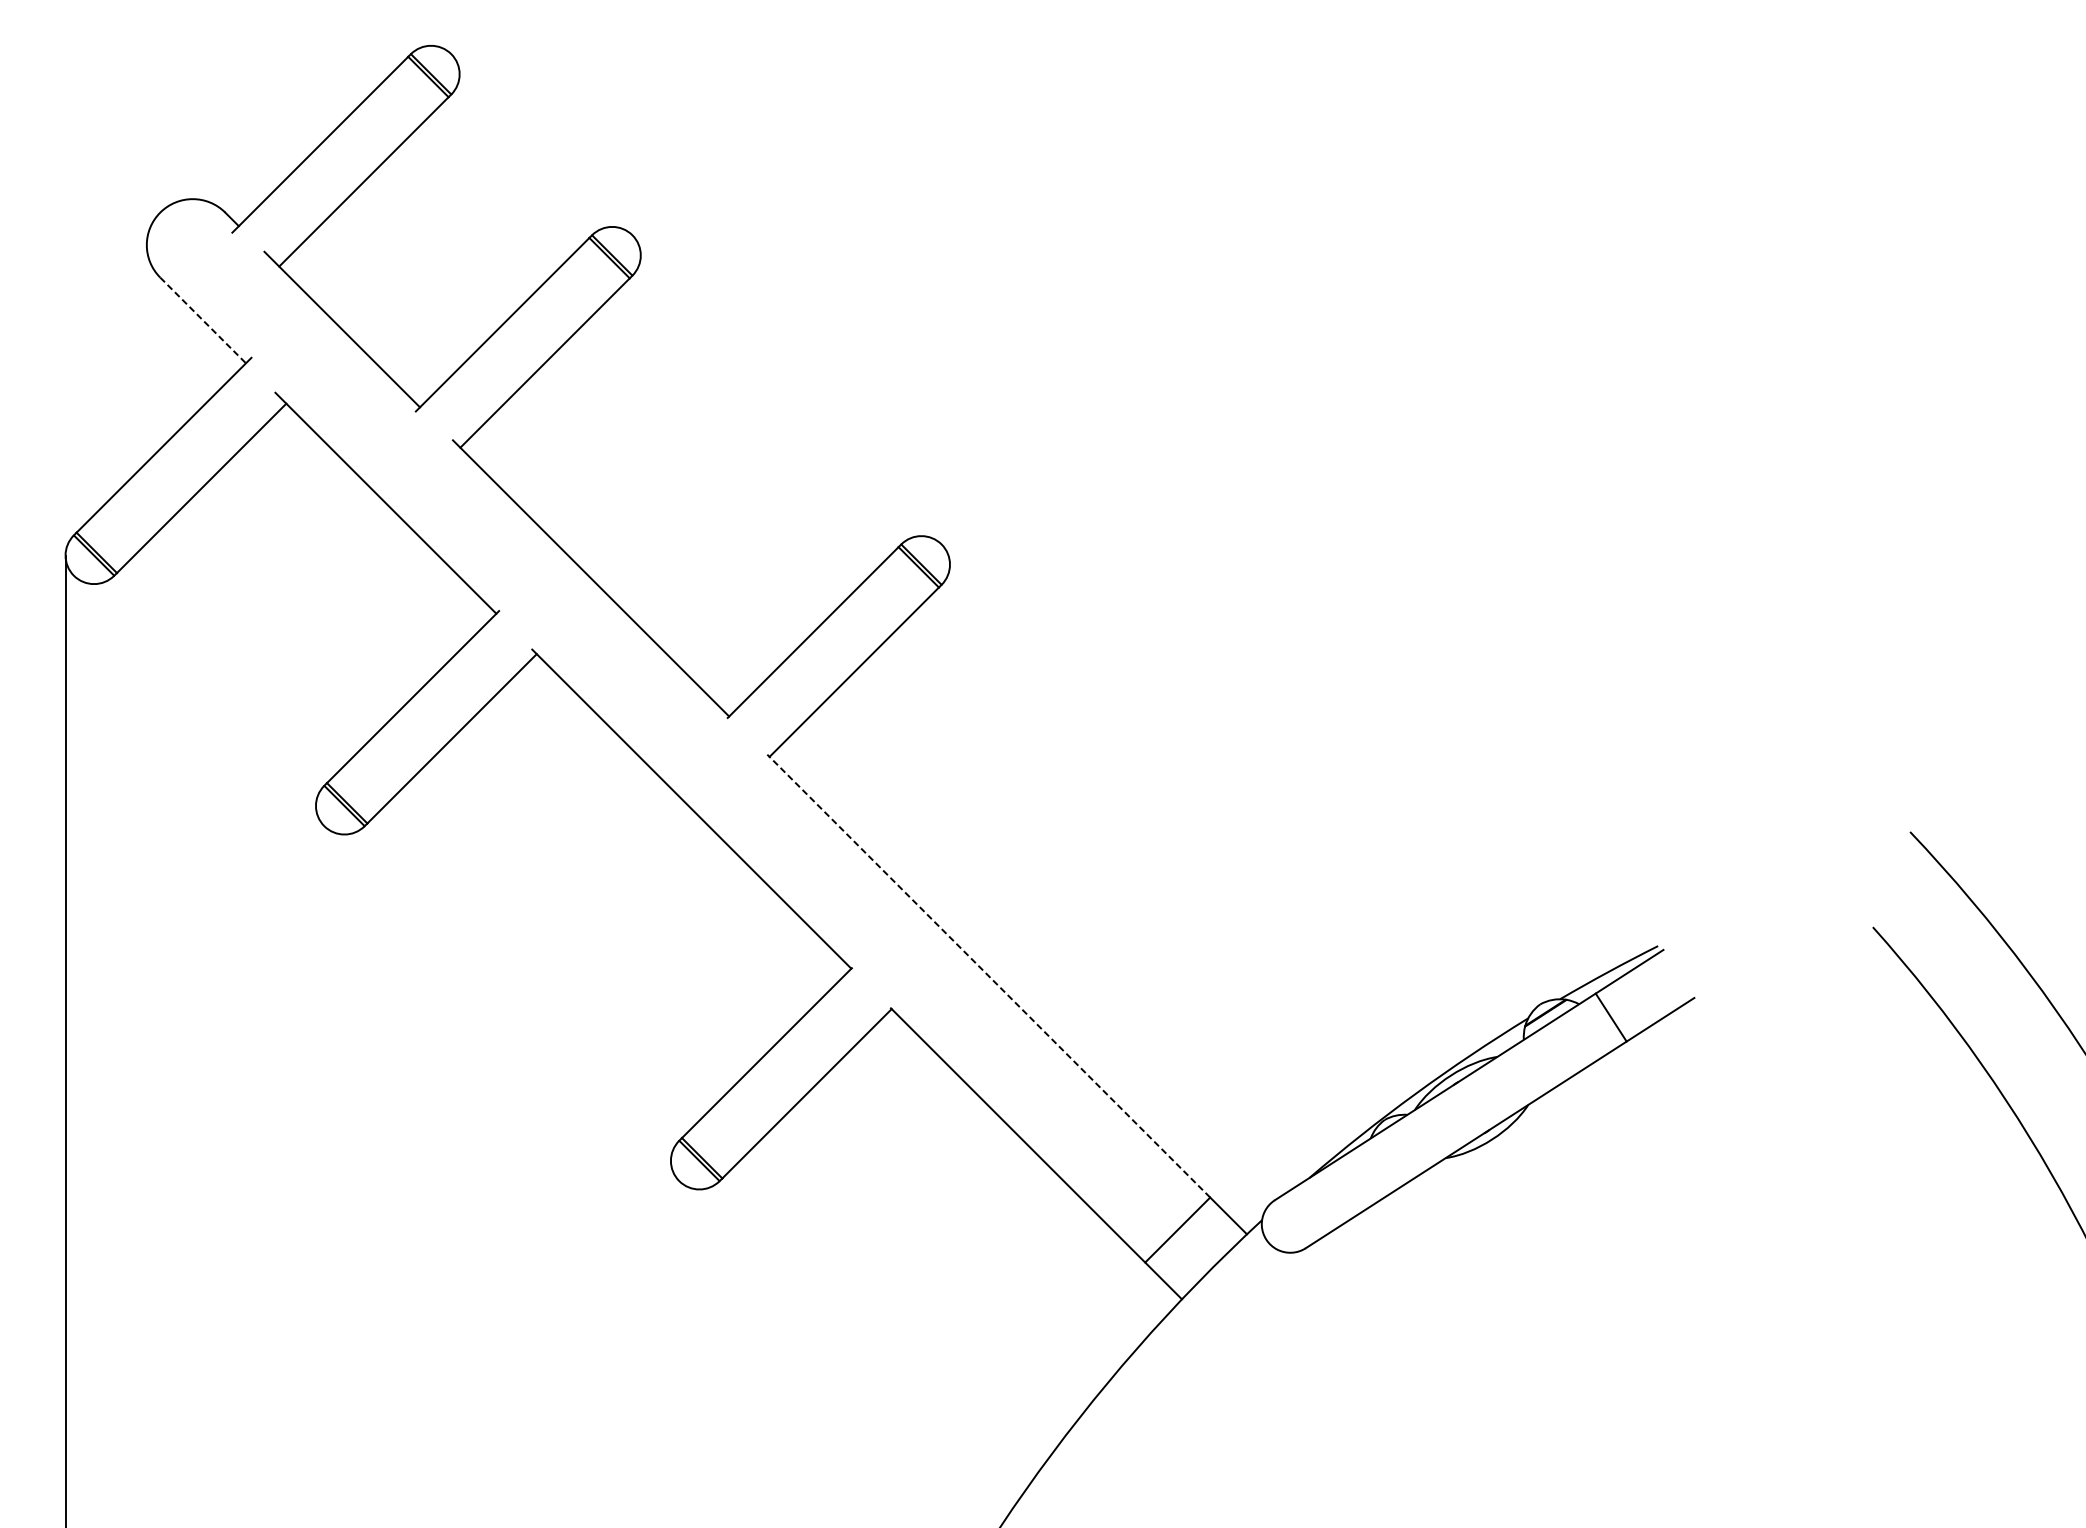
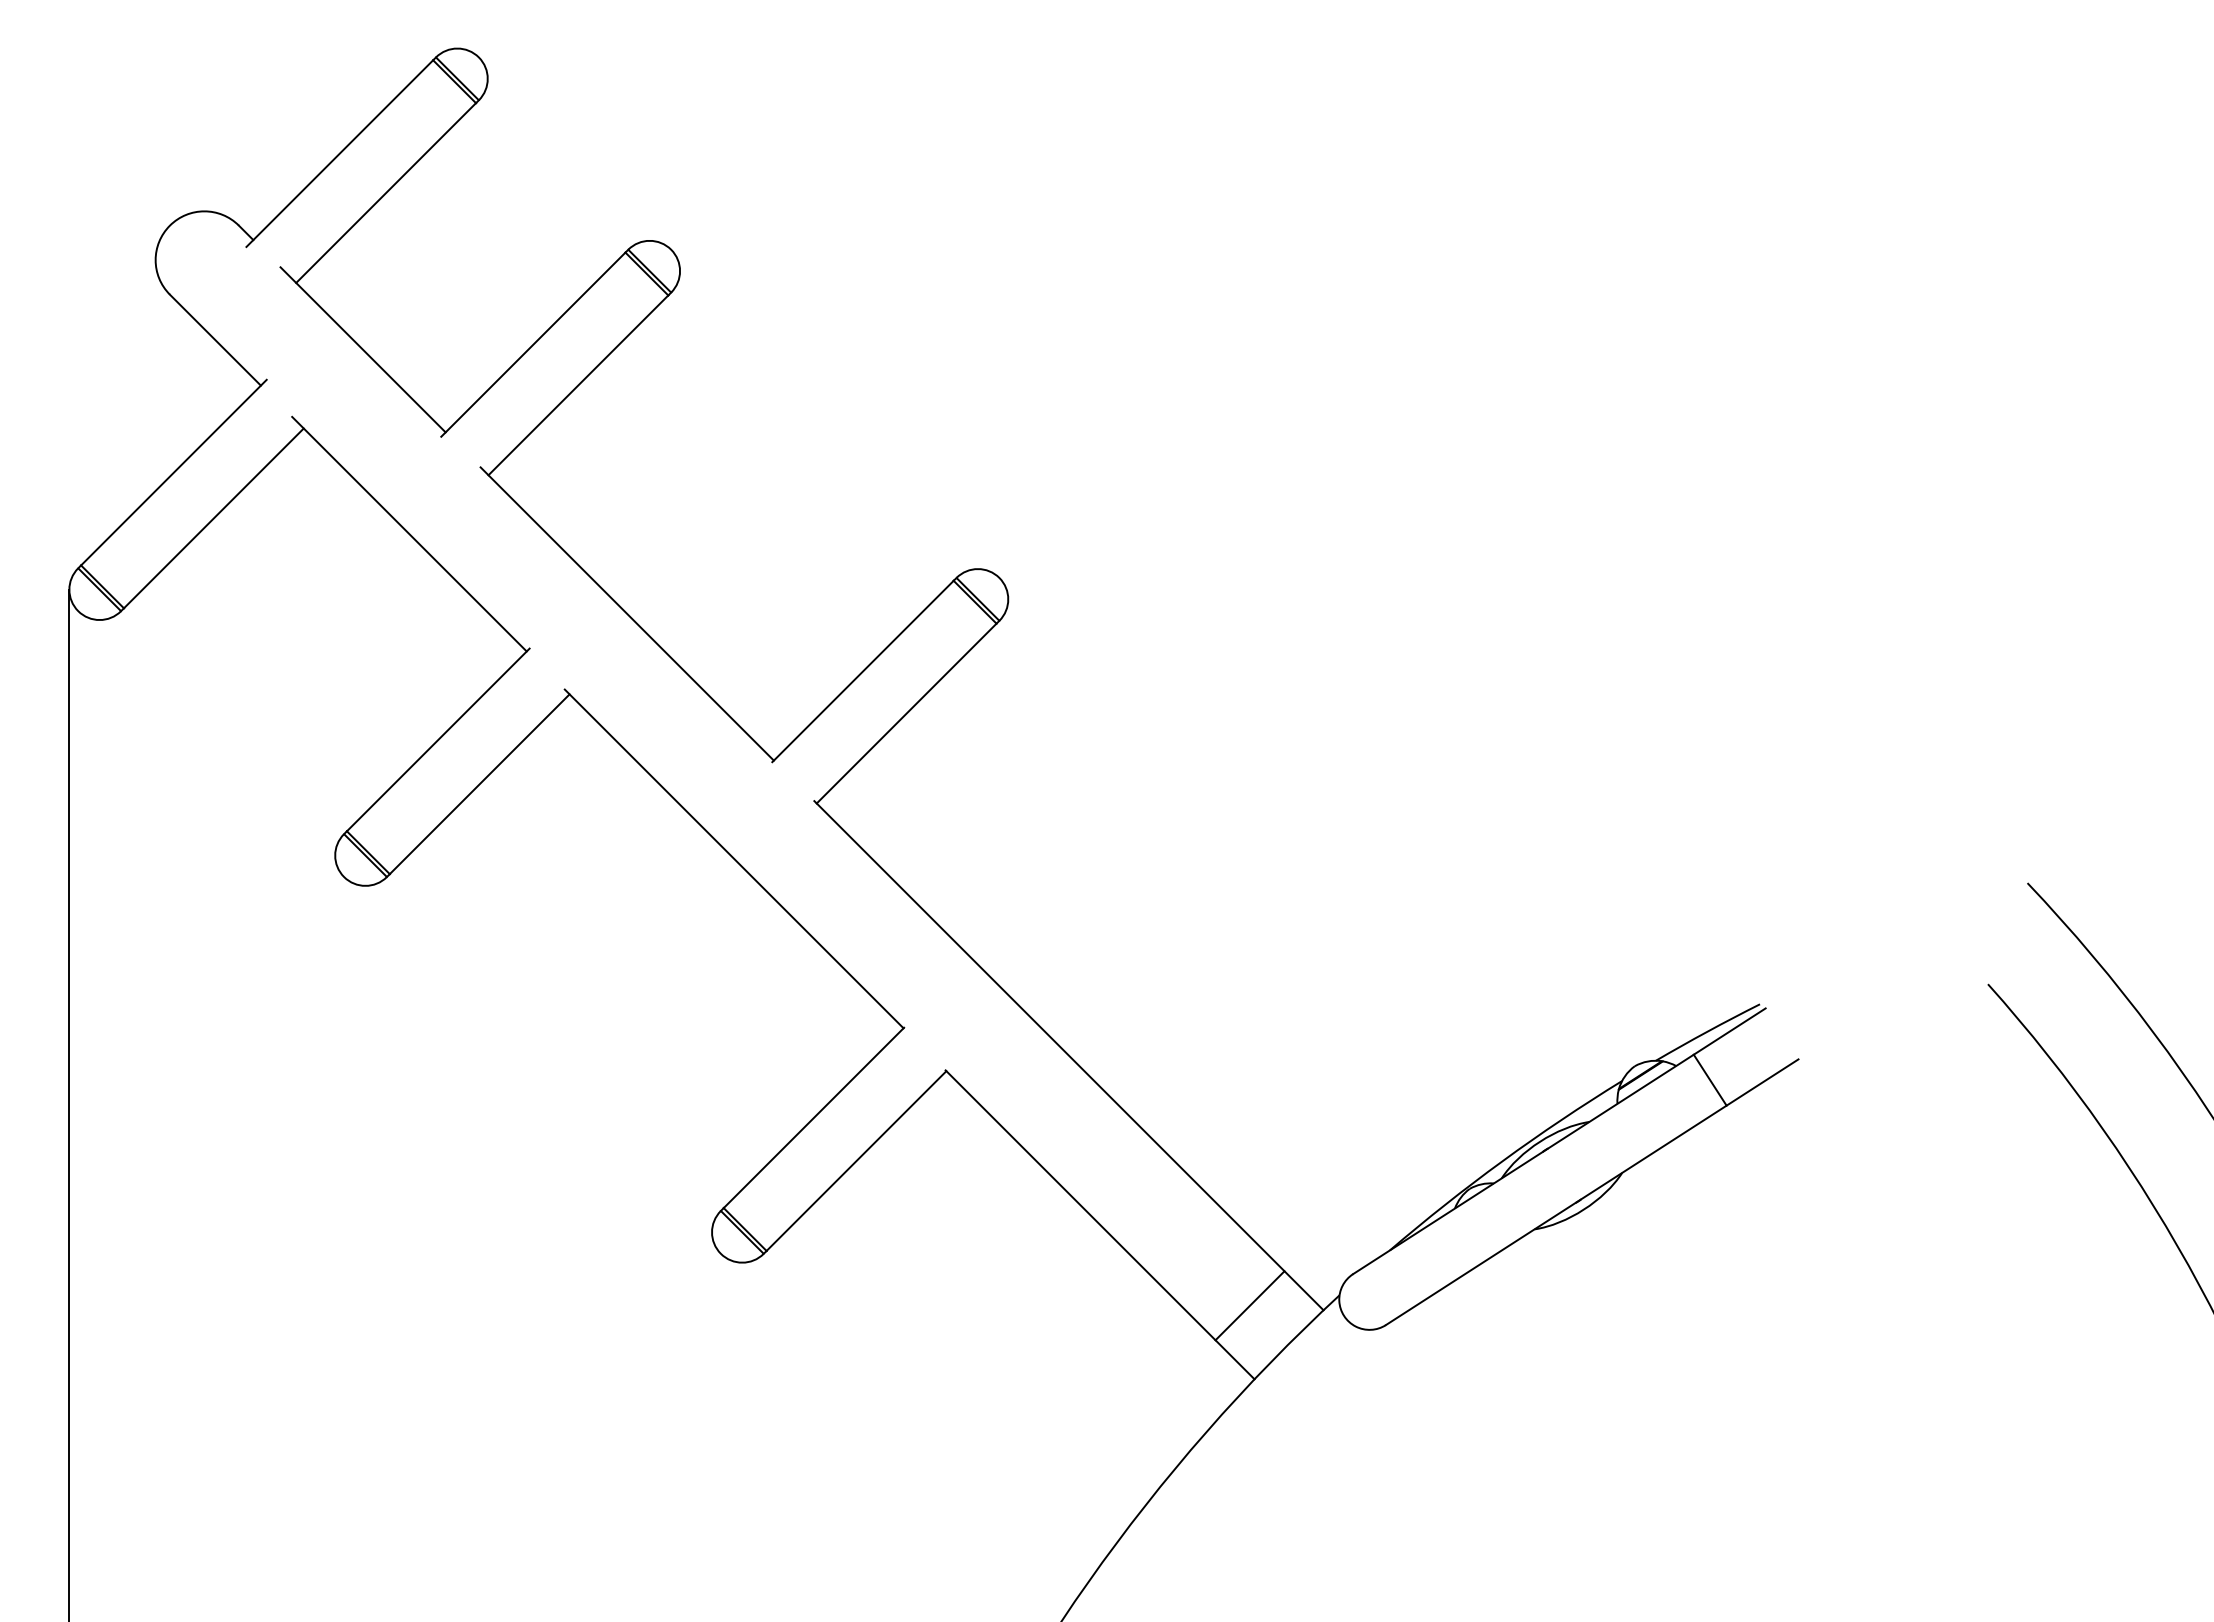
line: (203, 320) -> (215, 340), dashed -> solid
line: (988, 975) -> (1049, 1035), dashed -> solid

